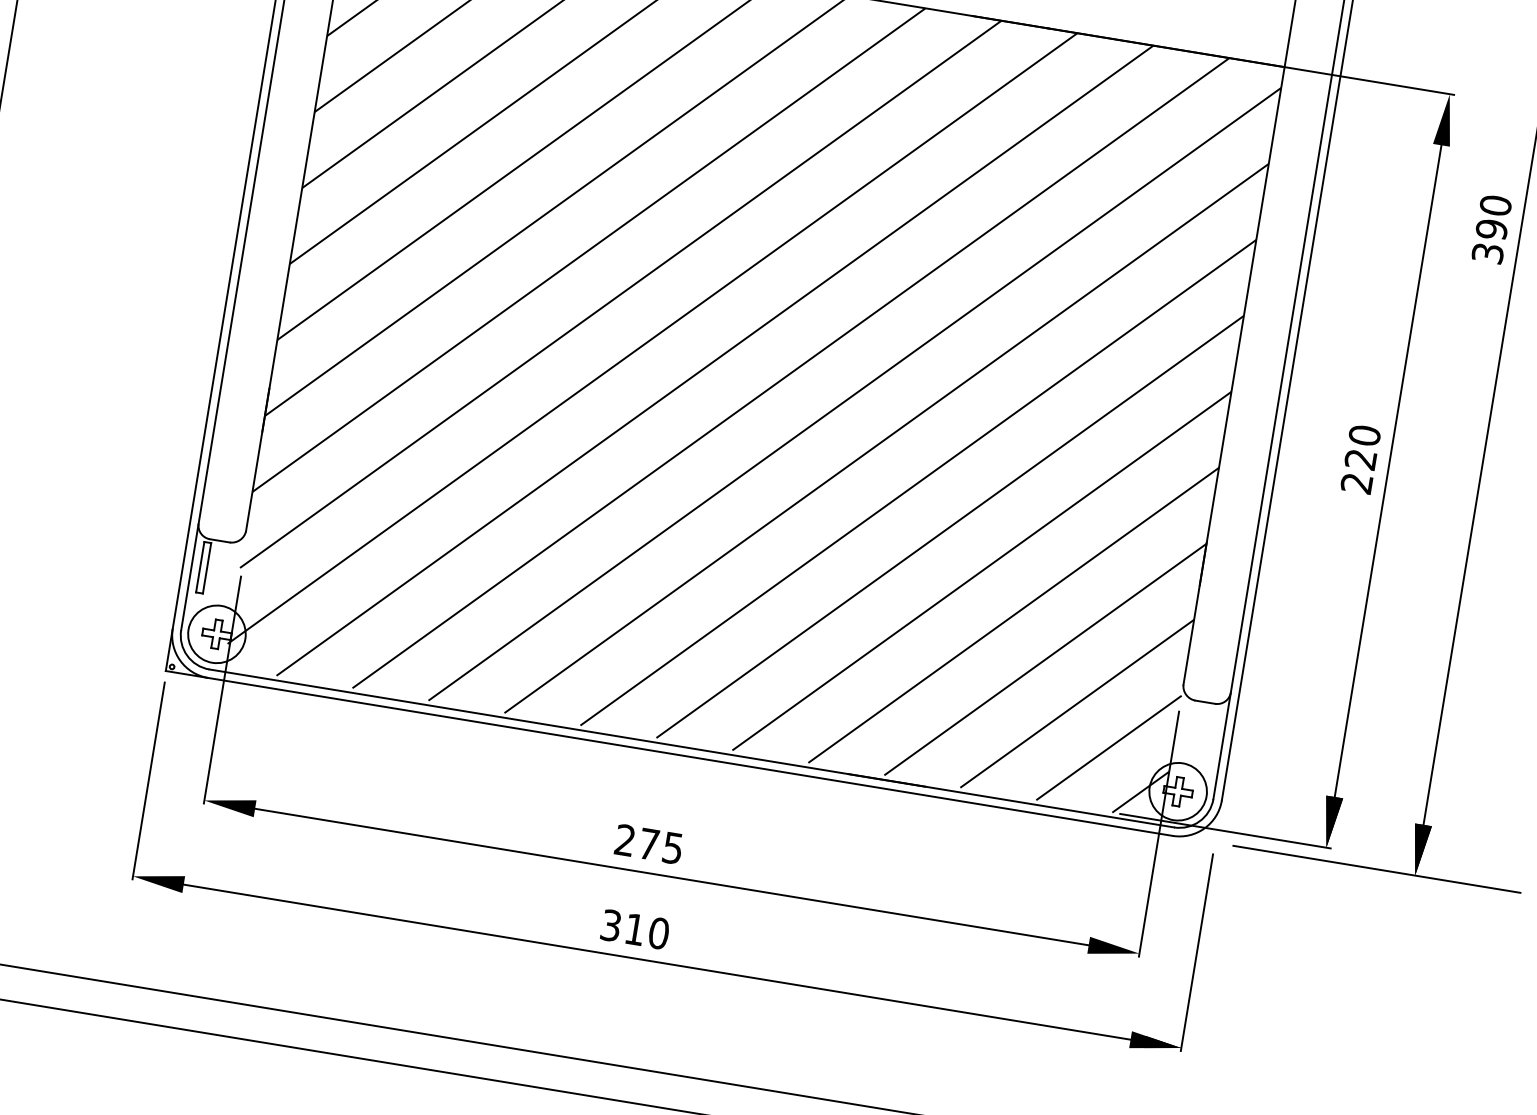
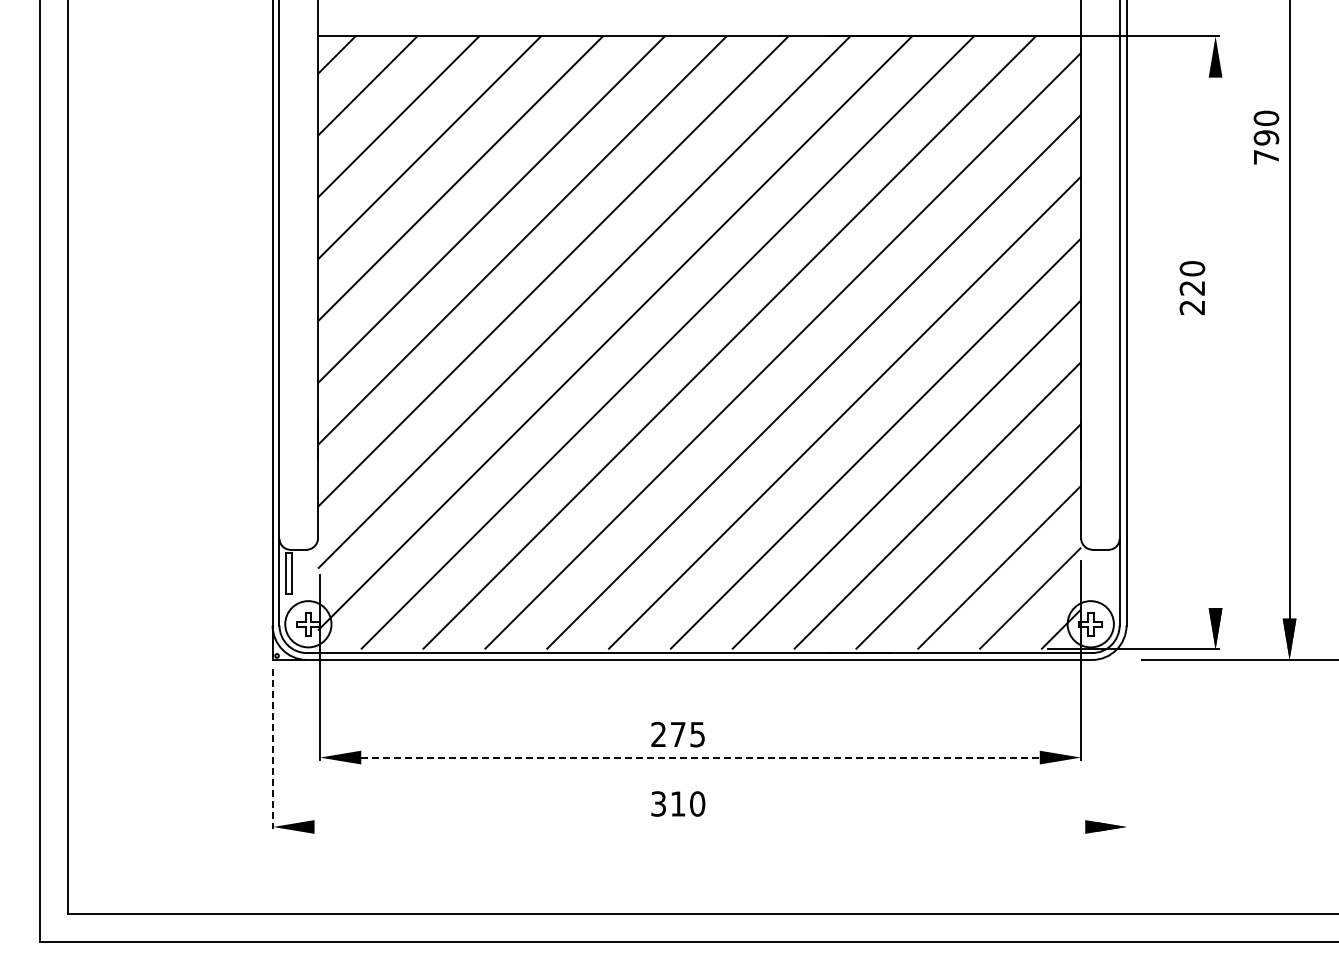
text: (1487, 253) -> (1266, 157), 390 -> 790
text: (1360, 459) -> (1192, 288), moved
line: (1388, 470) -> (1215, 342), removed
line: (148, 781) -> (273, 749), solid -> dashed
line: (673, 877) -> (701, 757), solid -> dashed
line: (1196, 952) -> (1126, 749), removed
line: (654, 961) -> (697, 826), removed

